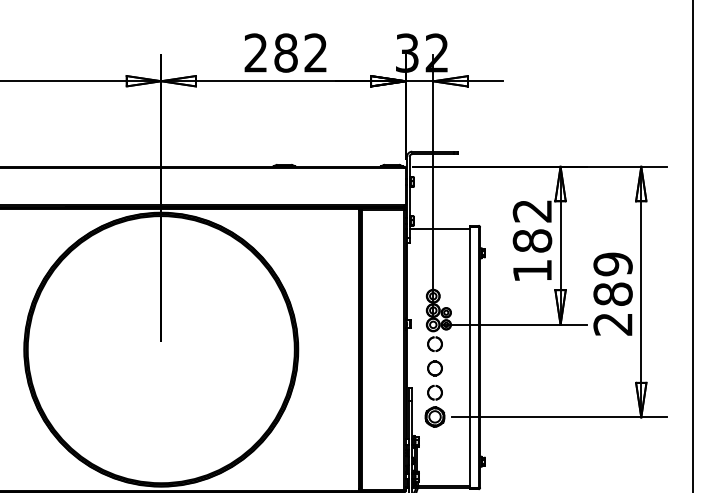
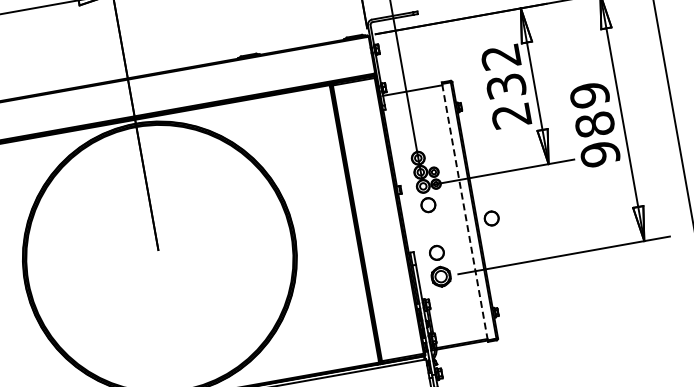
text: (532, 255) -> (508, 100), 182 -> 232
text: (612, 324) -> (599, 154), 289 -> 989
line: (469, 357) -> (464, 212), solid -> dashed
part: (434, 368) -> (491, 218), moved

